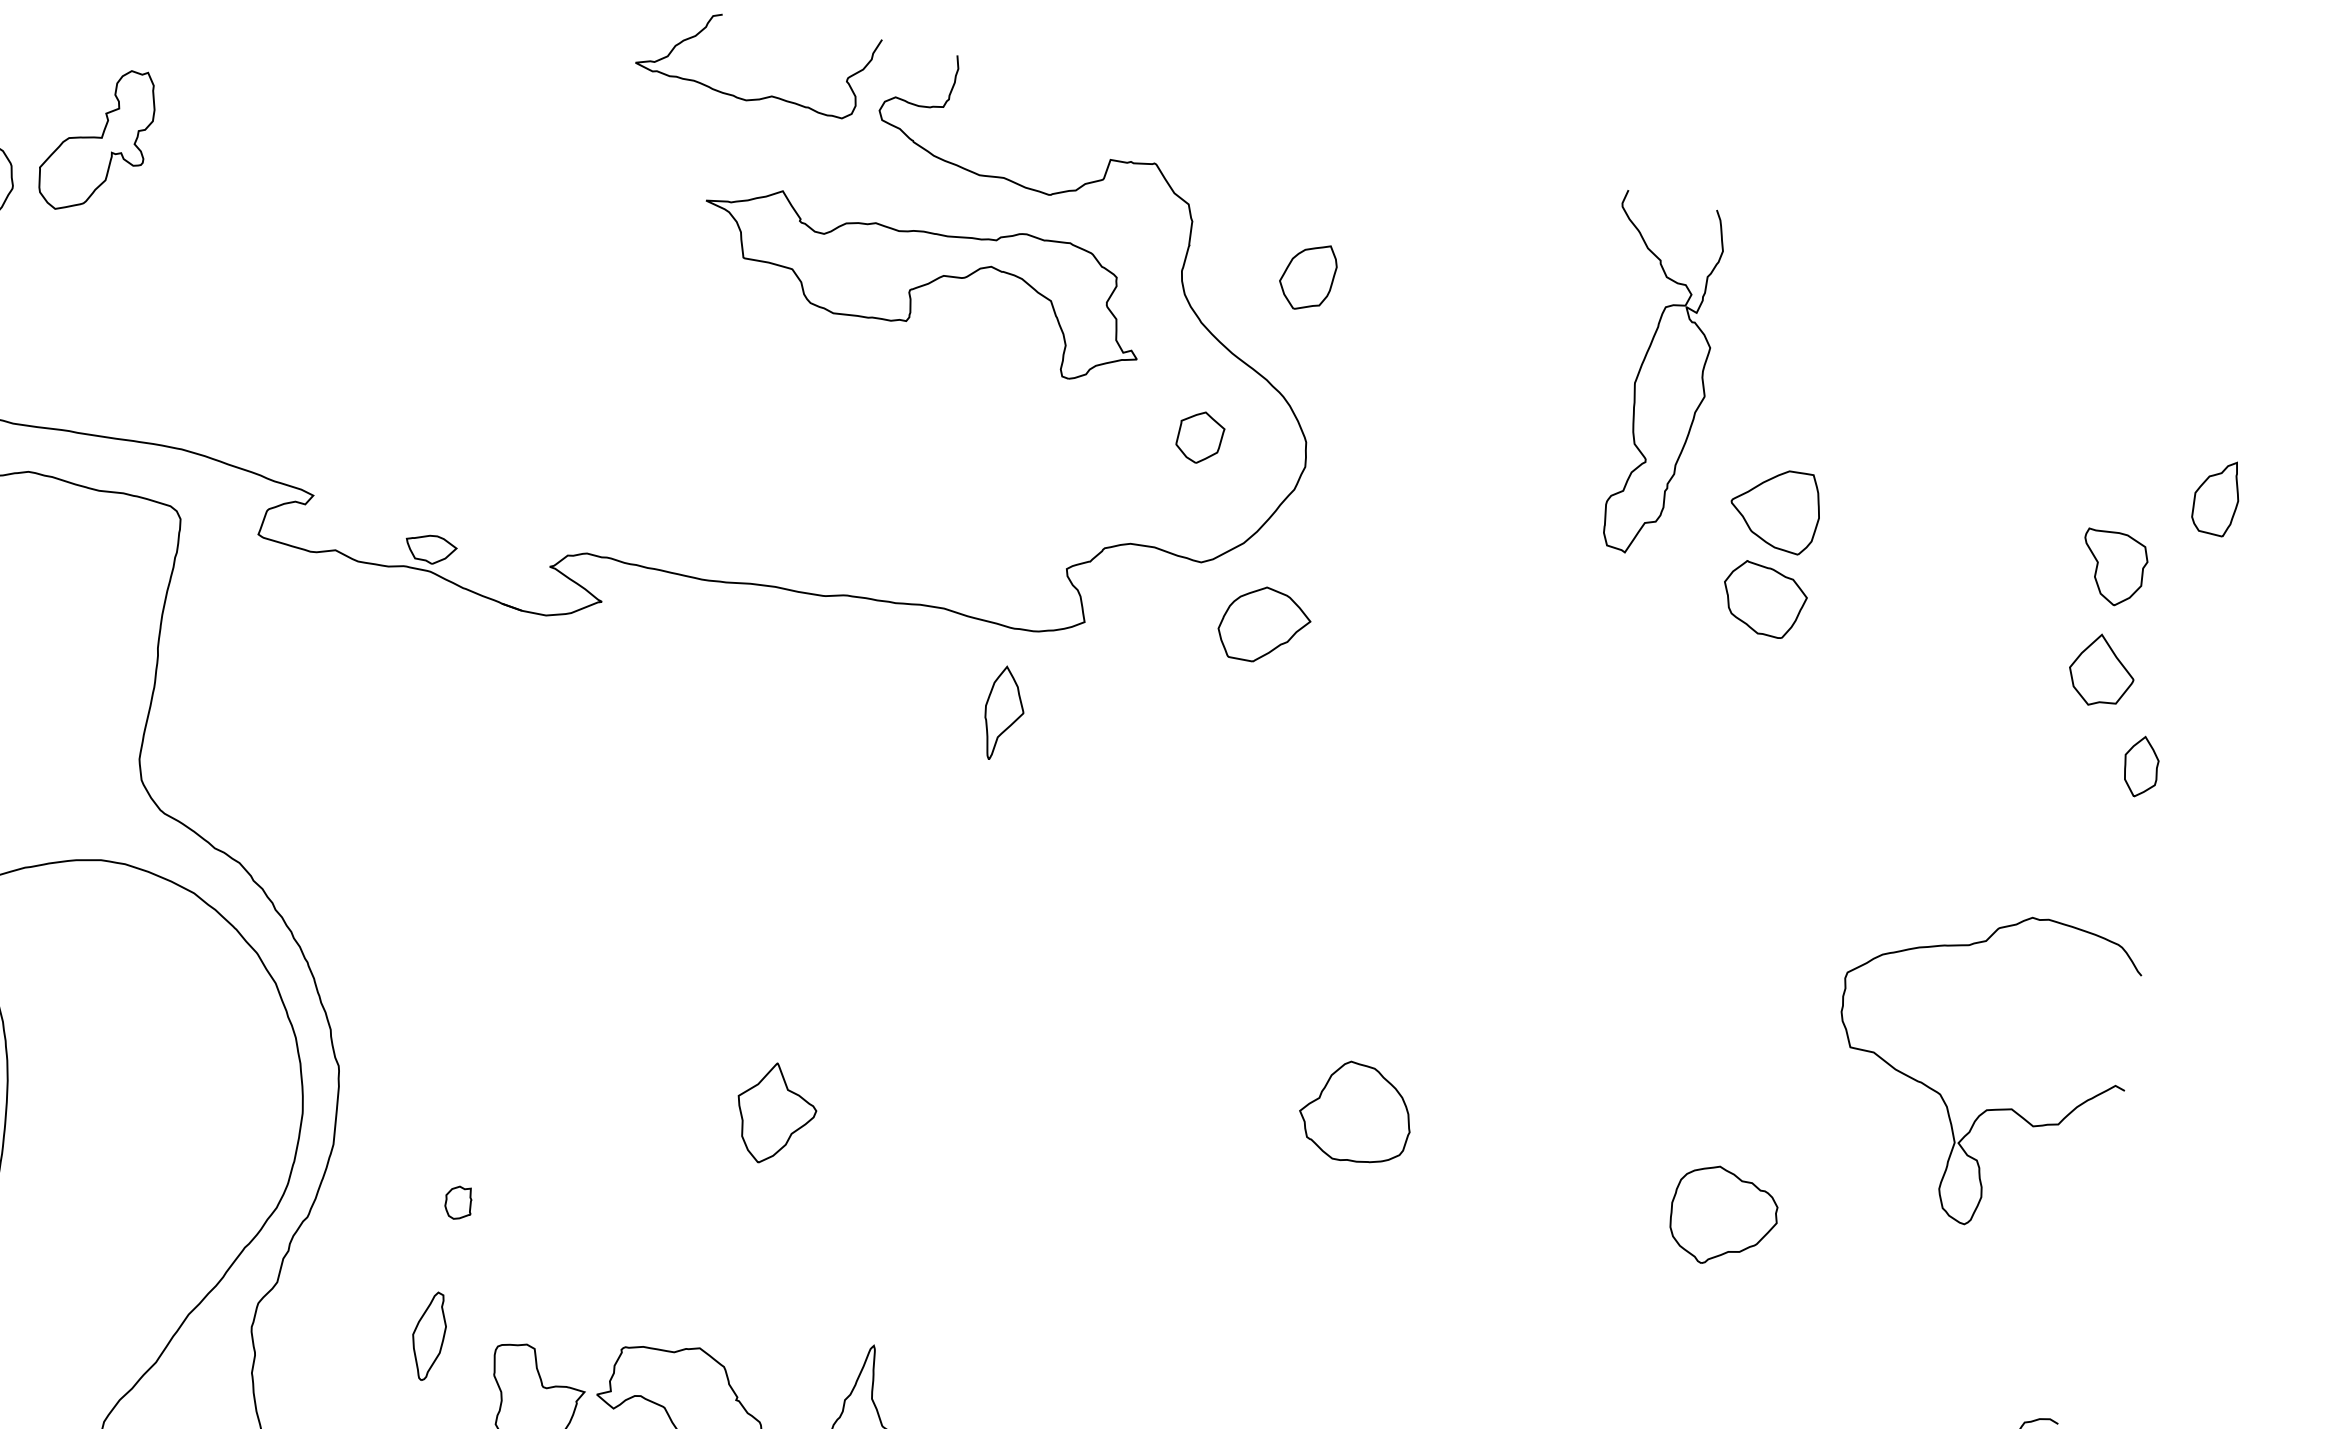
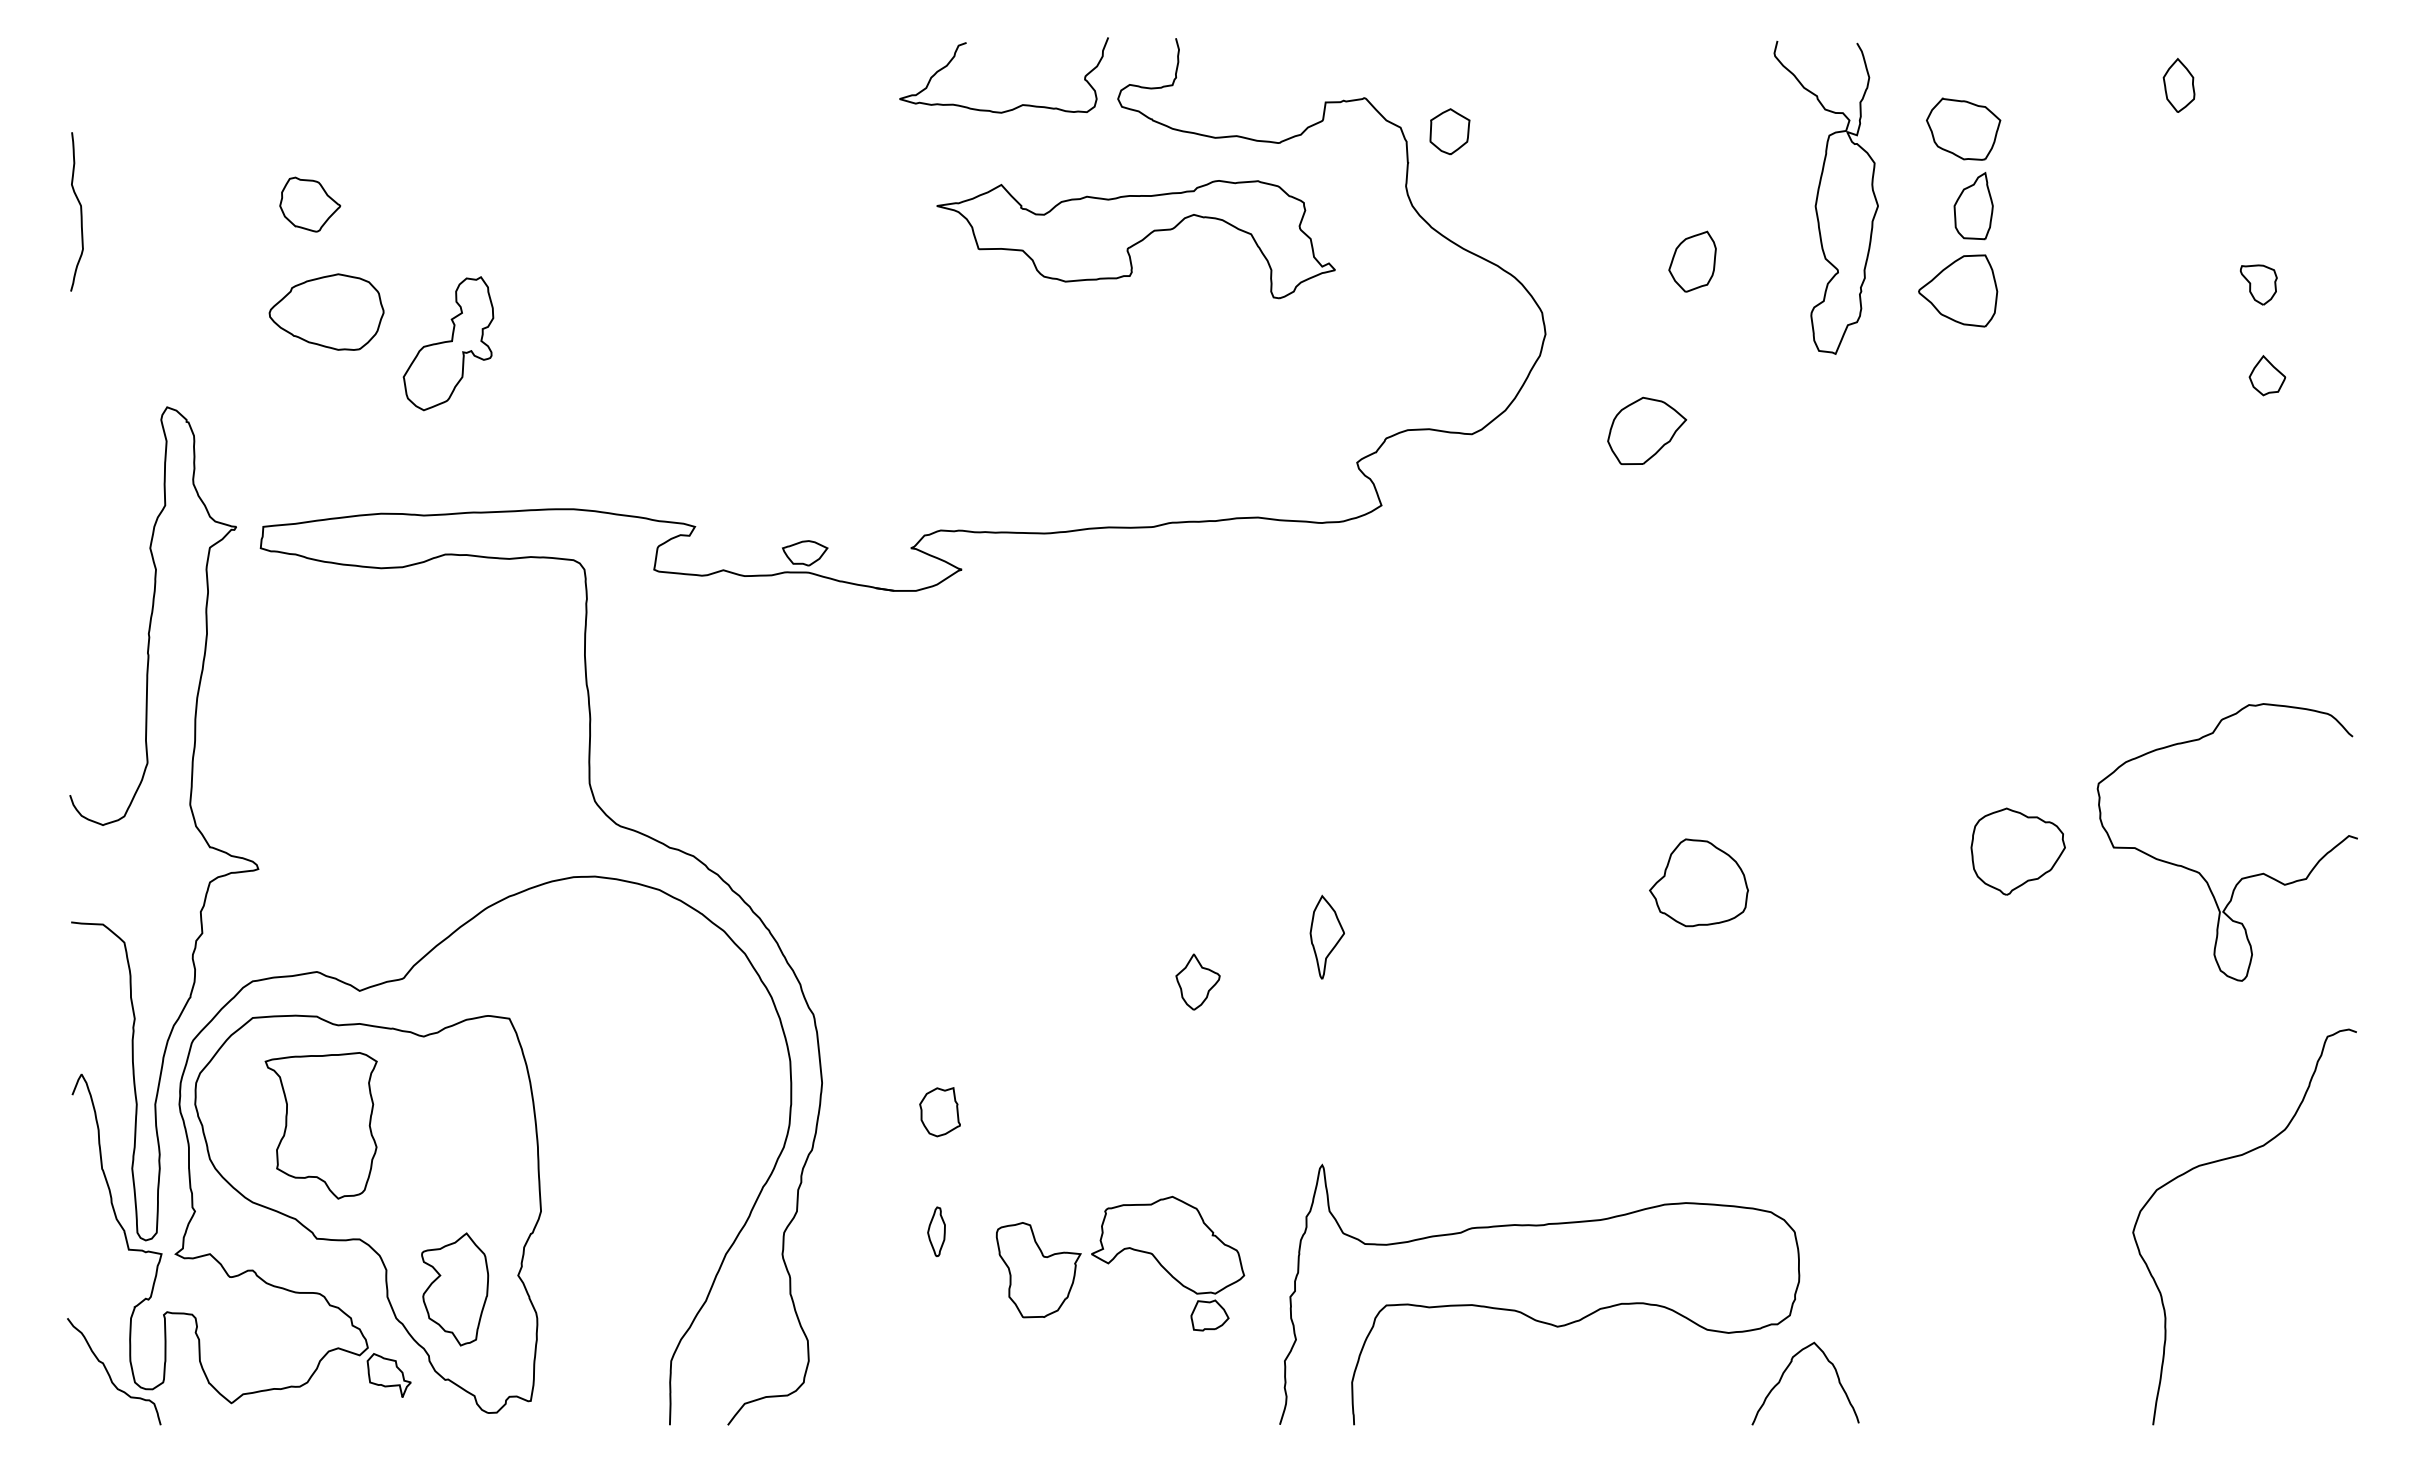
part: (97, 139) -> (448, 343), moved
part: (1307, 276) -> (1692, 261), moved
part: (920, 281) -> (1135, 239), moved
part: (1199, 437) -> (1449, 131), moved
part: (2216, 497) -> (1973, 206), moved
part: (2112, 567) -> (2258, 284), size x0.62
part: (1764, 598) -> (1963, 128), moved
part: (1264, 625) -> (1647, 430), moved
part: (2102, 671) -> (2267, 375), size x0.62
part: (1003, 712) -> (1326, 936), moved
part: (2140, 765) -> (2178, 84), moved
curve: (1987, 1108) -> (2242, 877), moved
part: (774, 1113) -> (1197, 981), size x0.62
part: (458, 1203) -> (939, 1112), size x1.67
part: (1722, 1216) -> (2017, 851), moved
part: (428, 1335) -> (936, 1231), size x0.62

